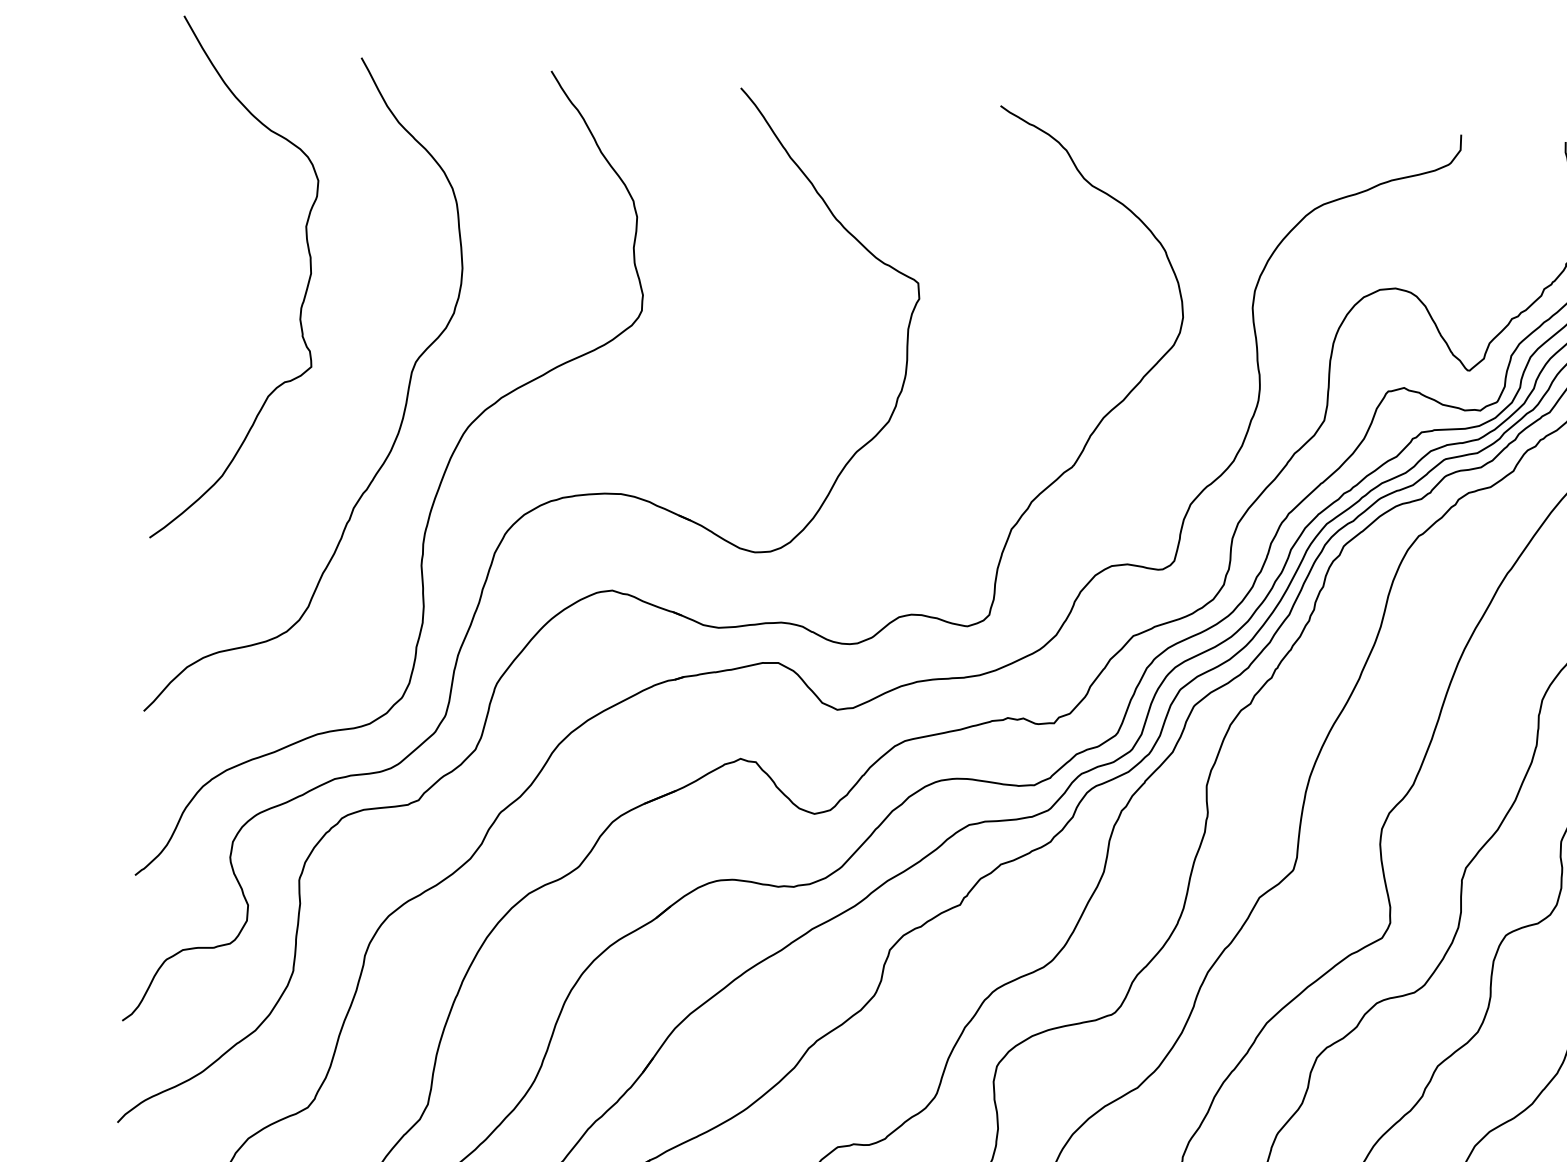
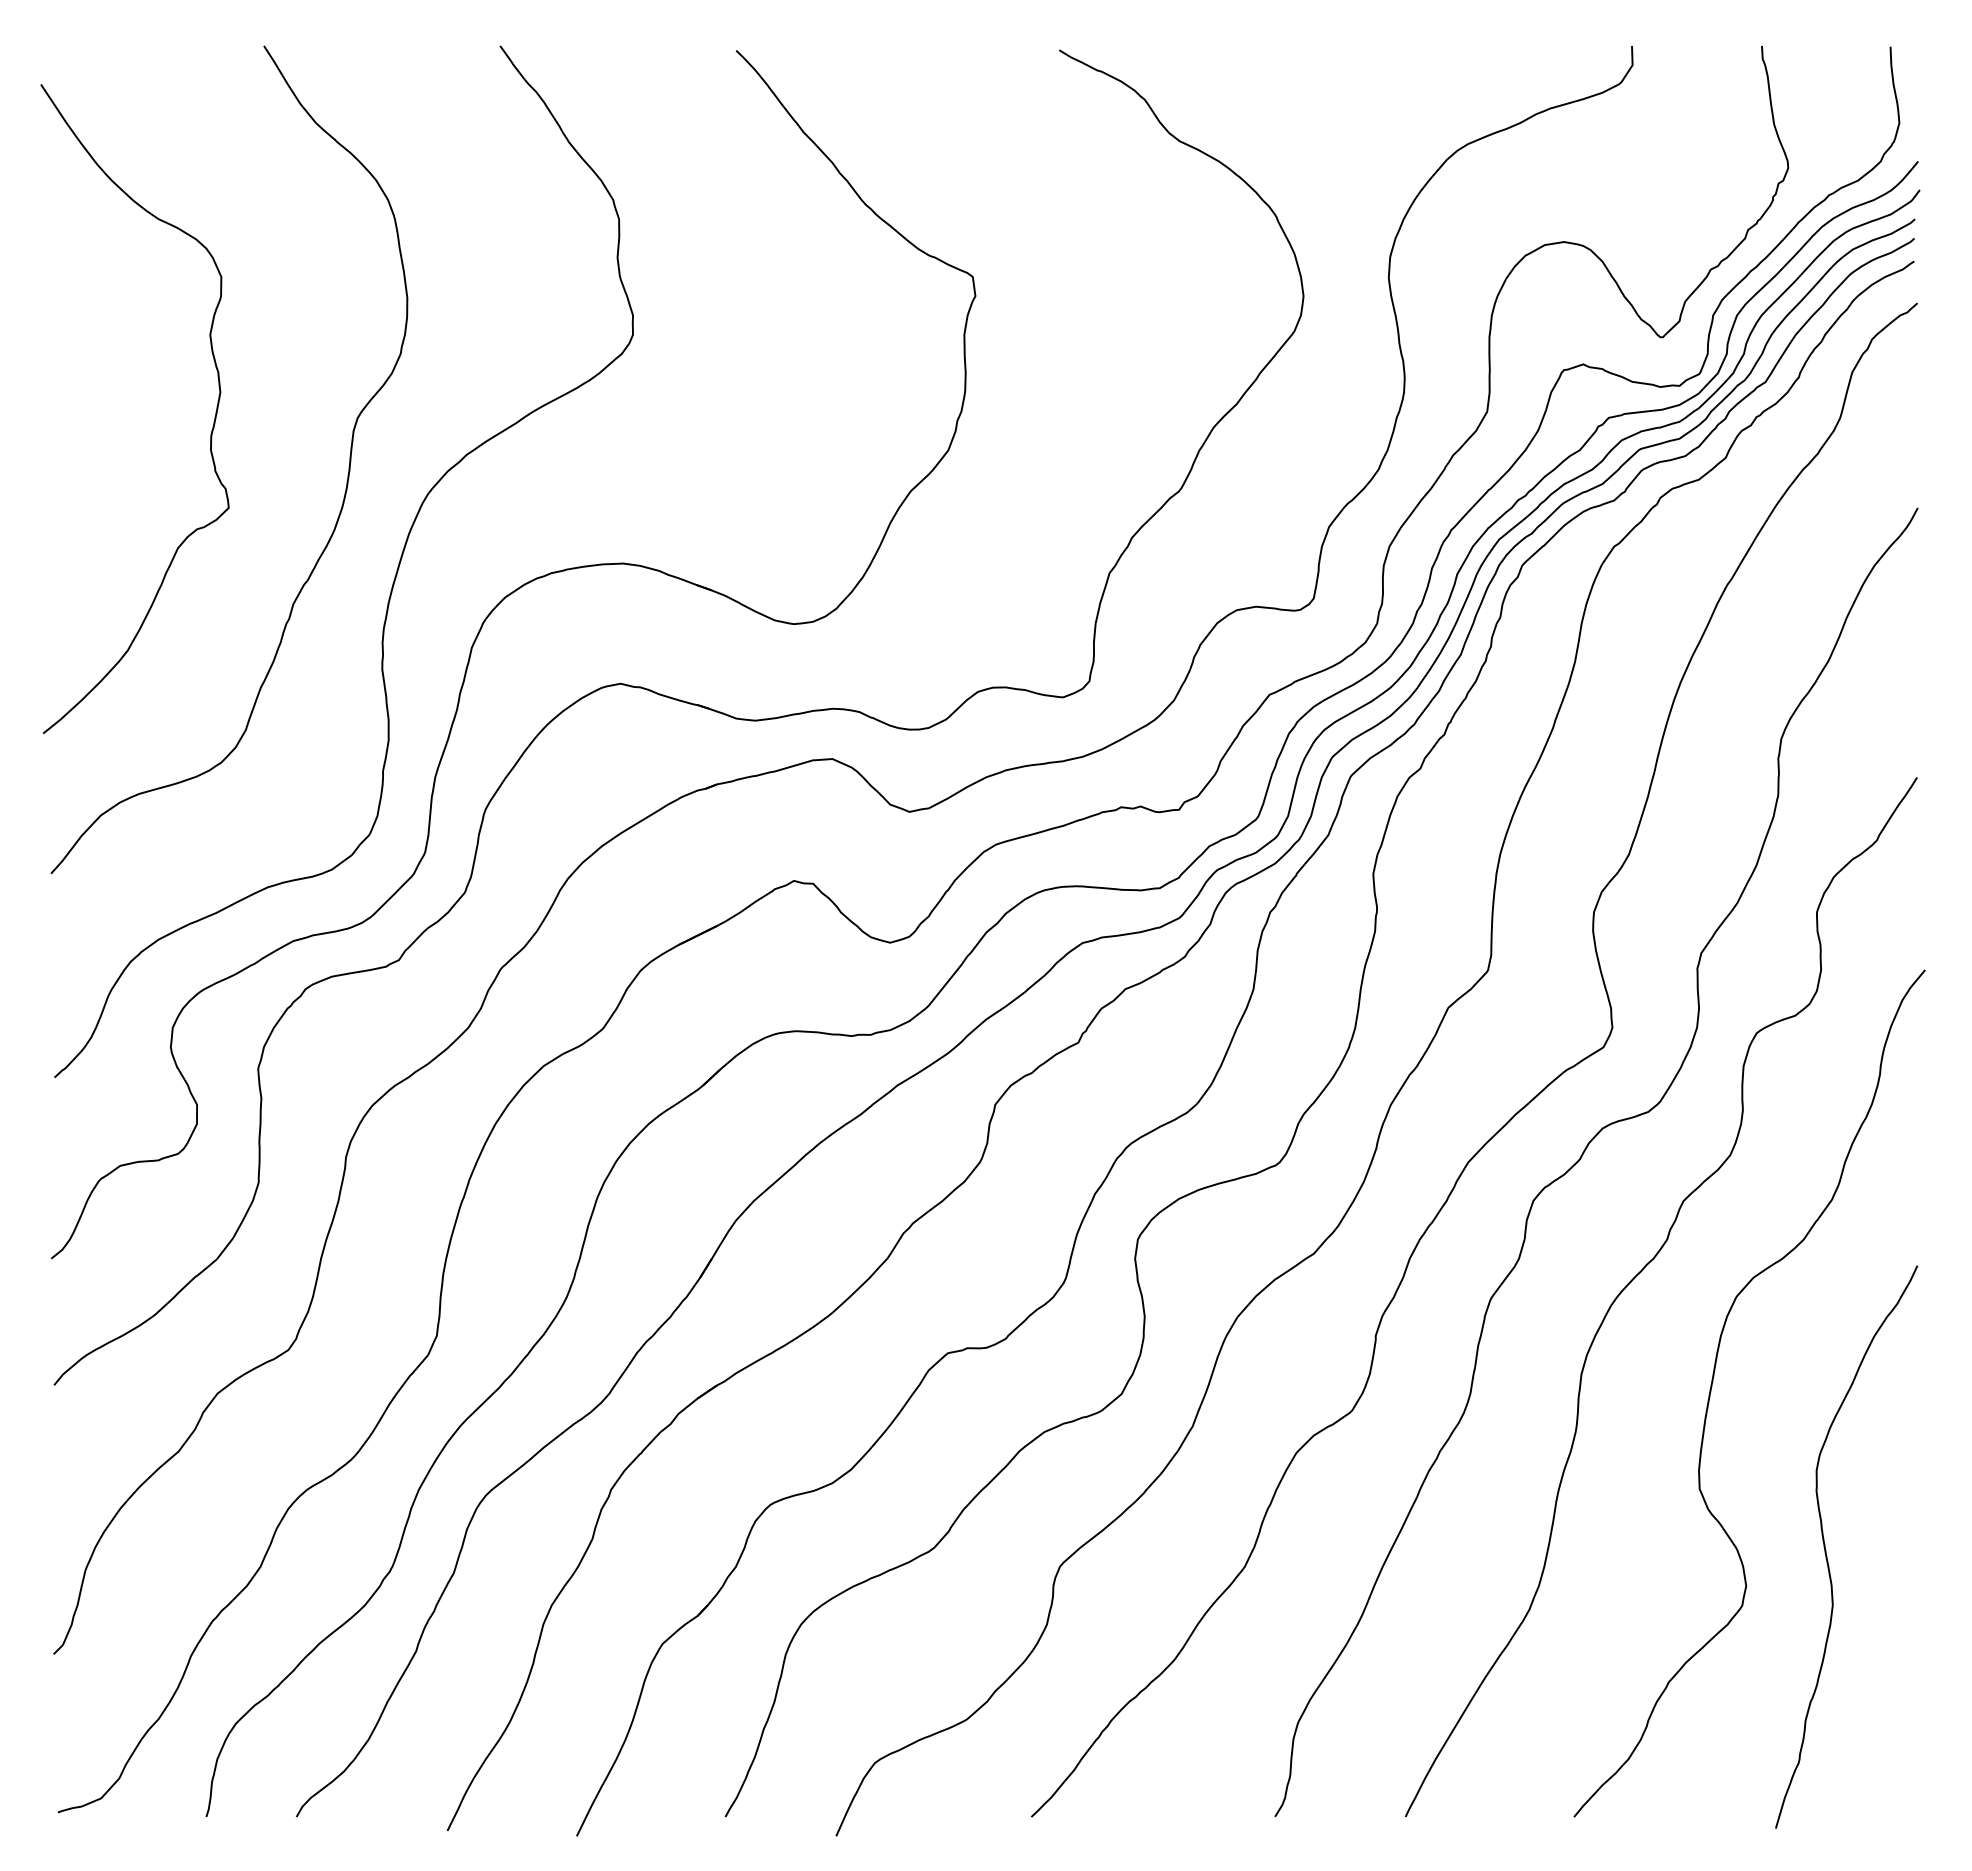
curve: (300, 306) -> (210, 433), moved

